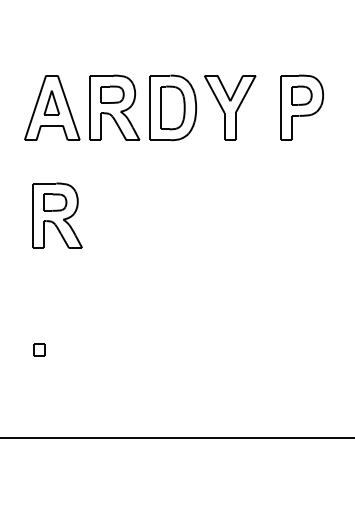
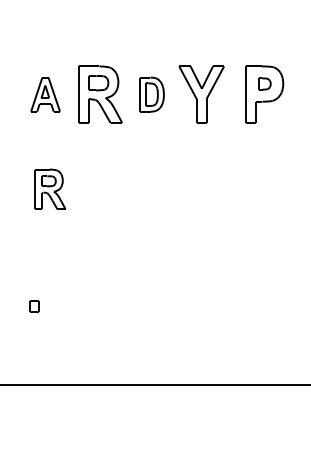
part: (301, 95) -> (264, 83), size x0.7
part: (52, 107) -> (45, 94), size x0.6
part: (172, 107) -> (151, 94), size x0.6
part: (57, 215) -> (50, 189), size x0.7

